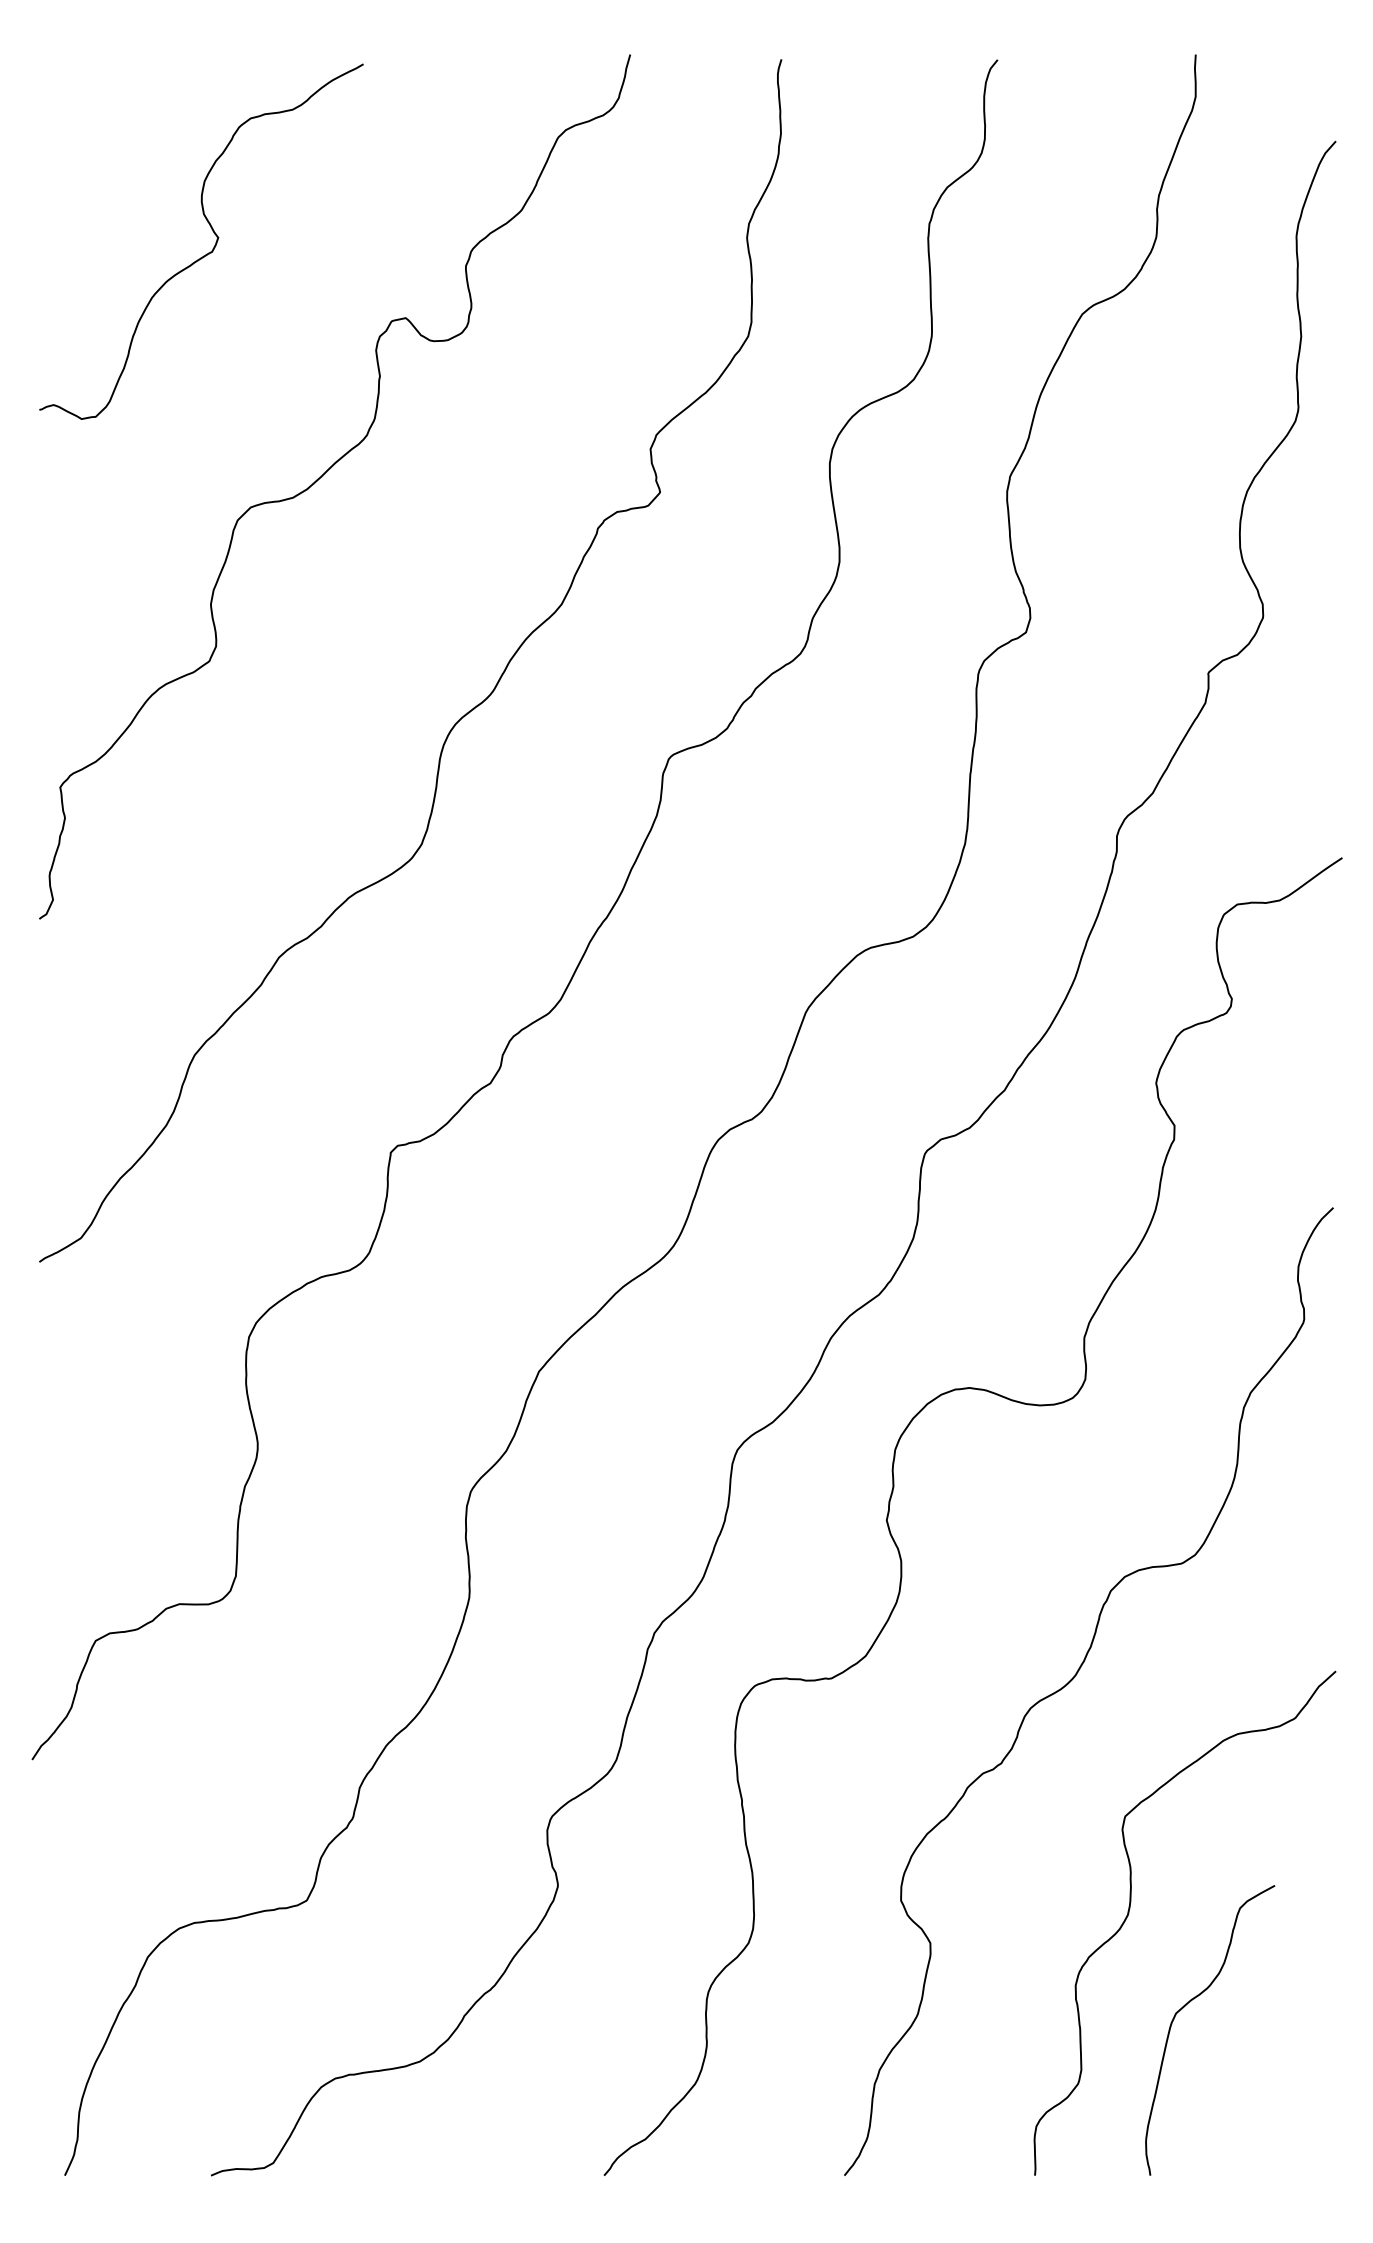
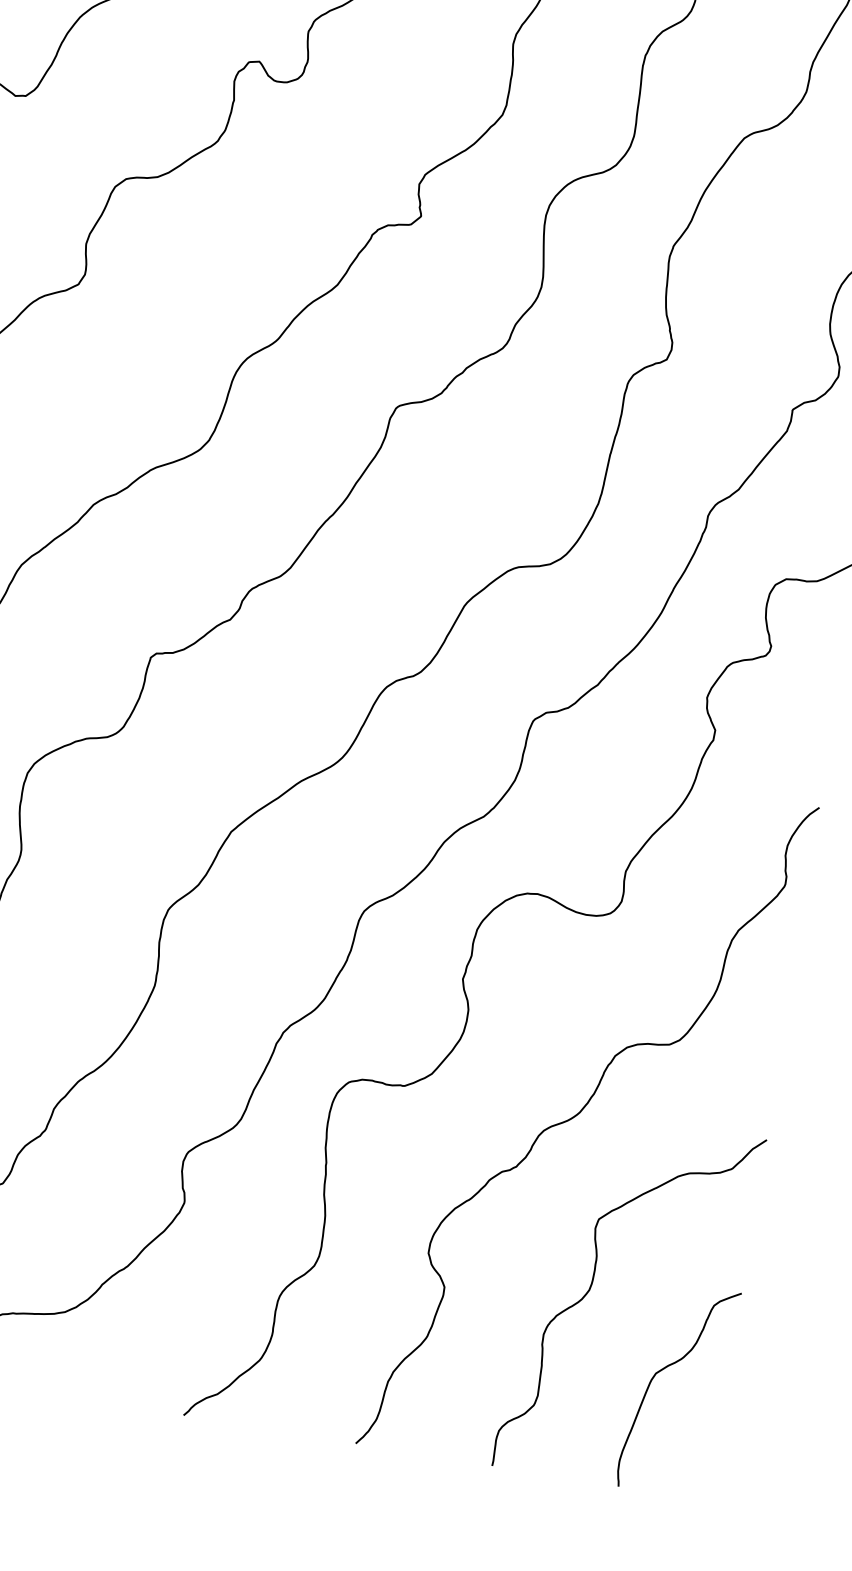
curve: (1190, 2002) -> (667, 1367), moved

